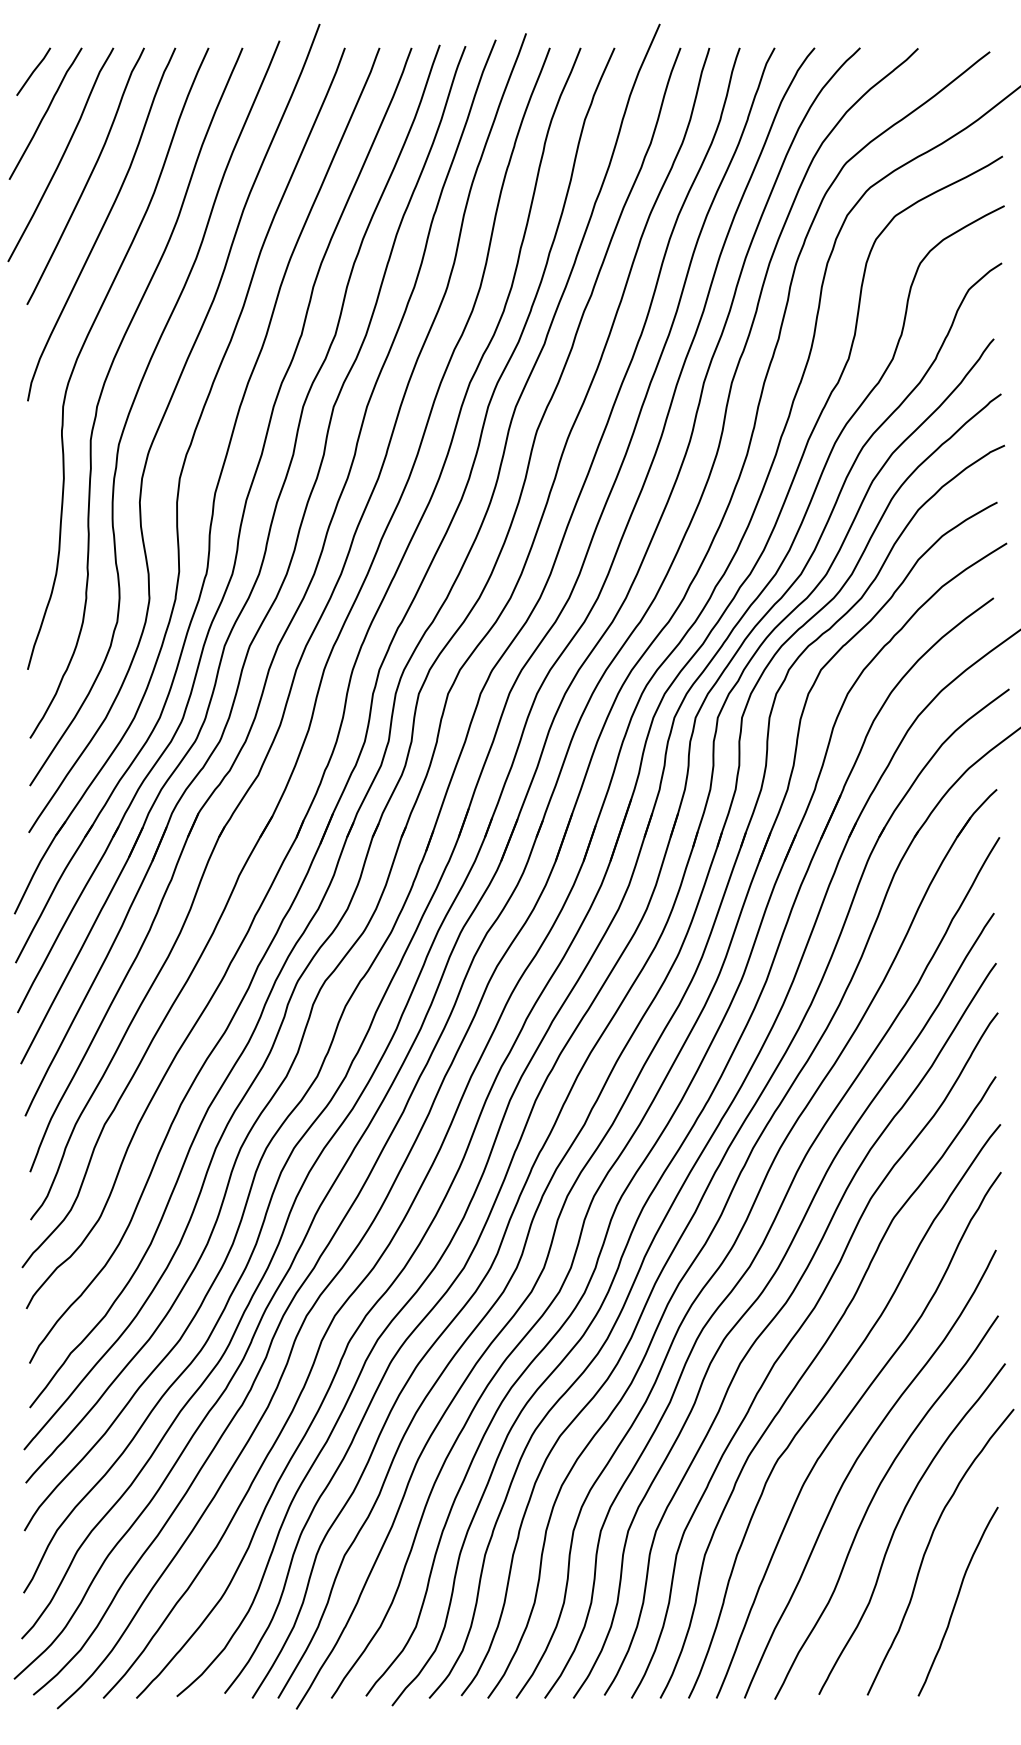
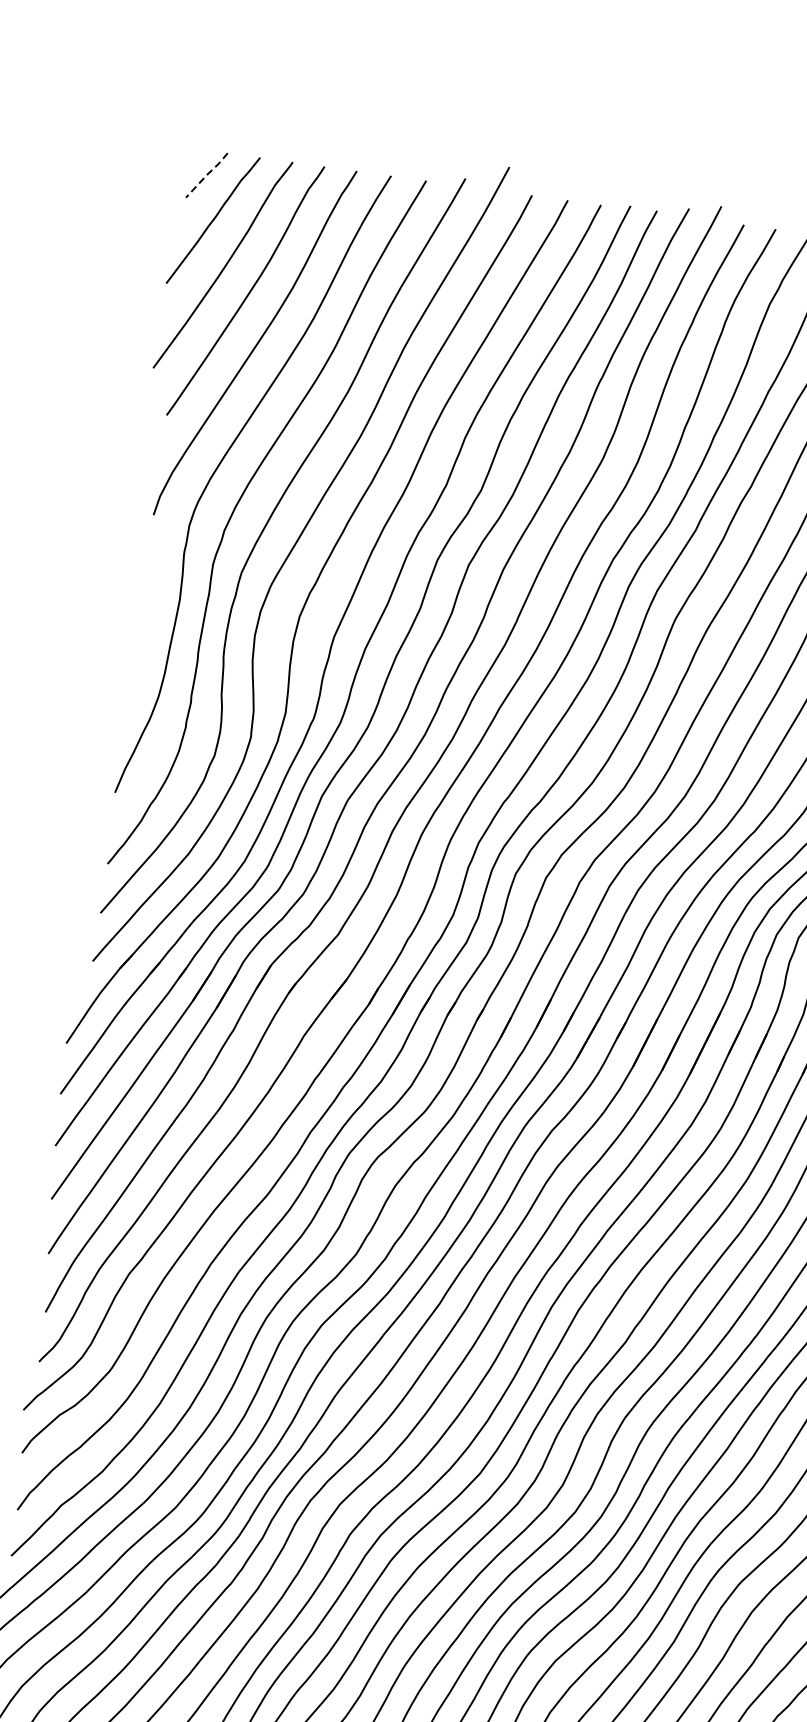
line: (33, 71) -> (206, 175), solid -> dashed

